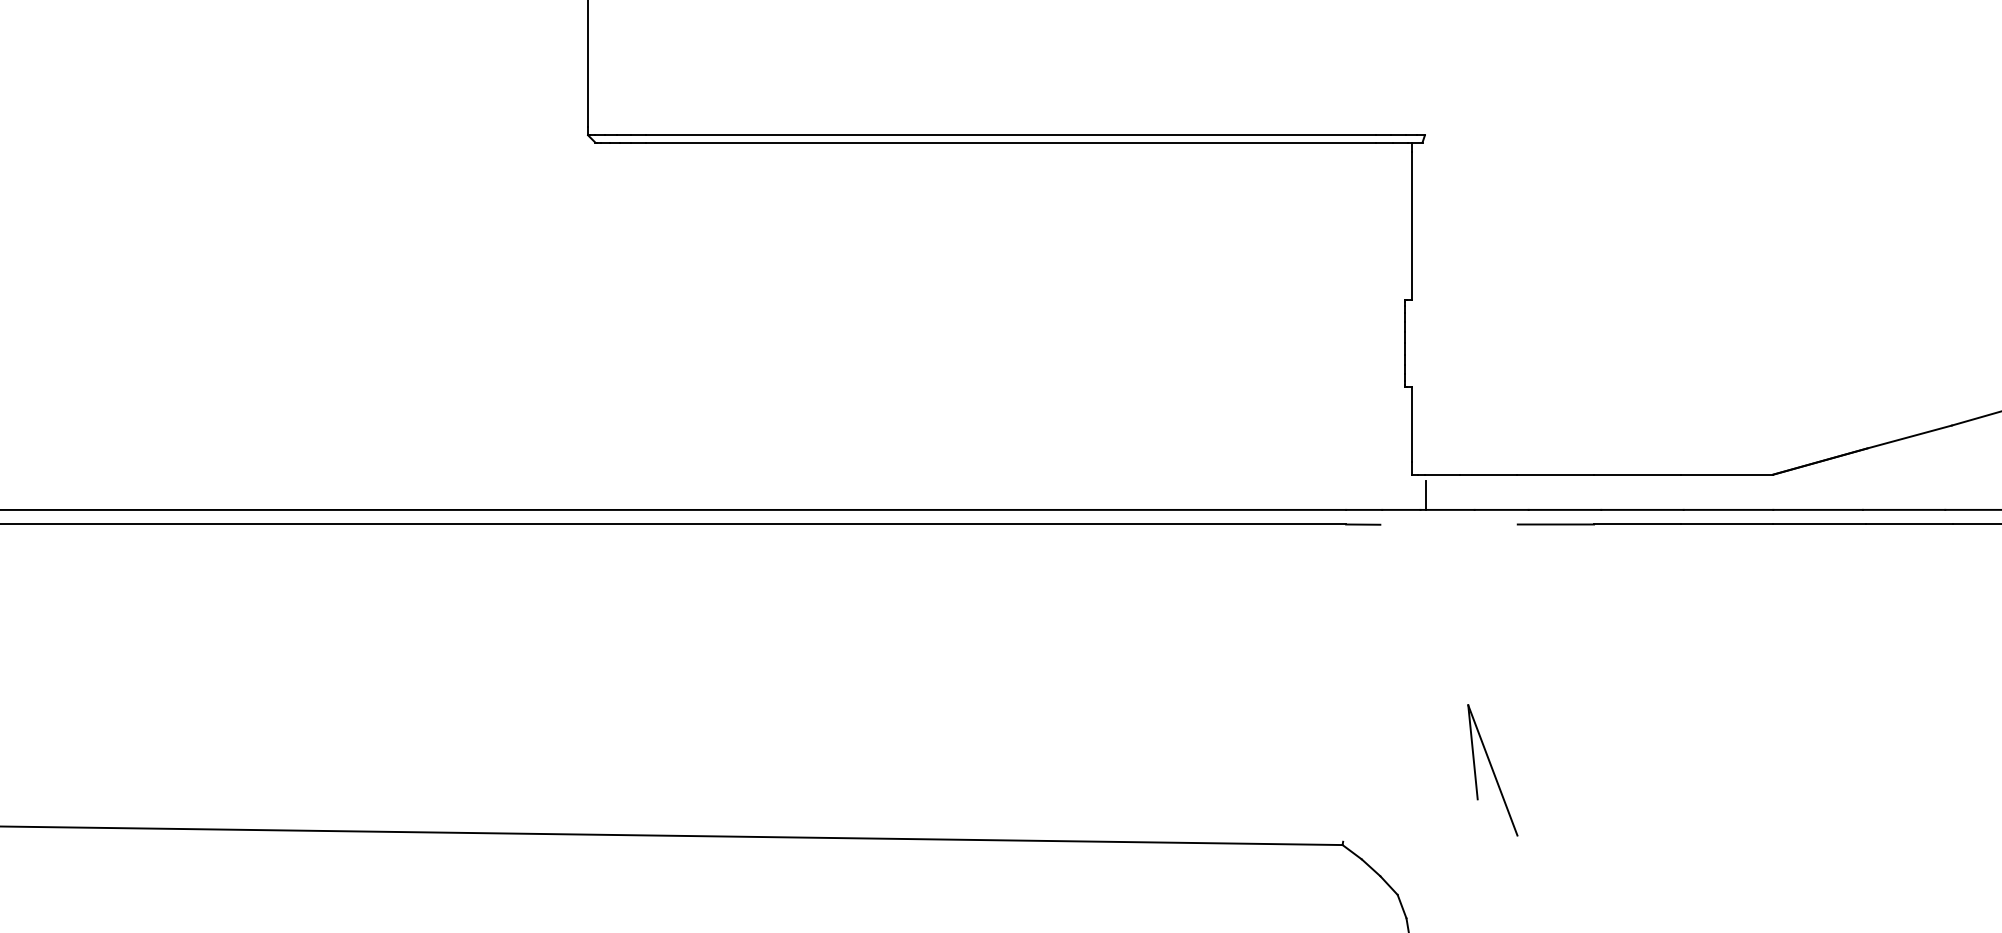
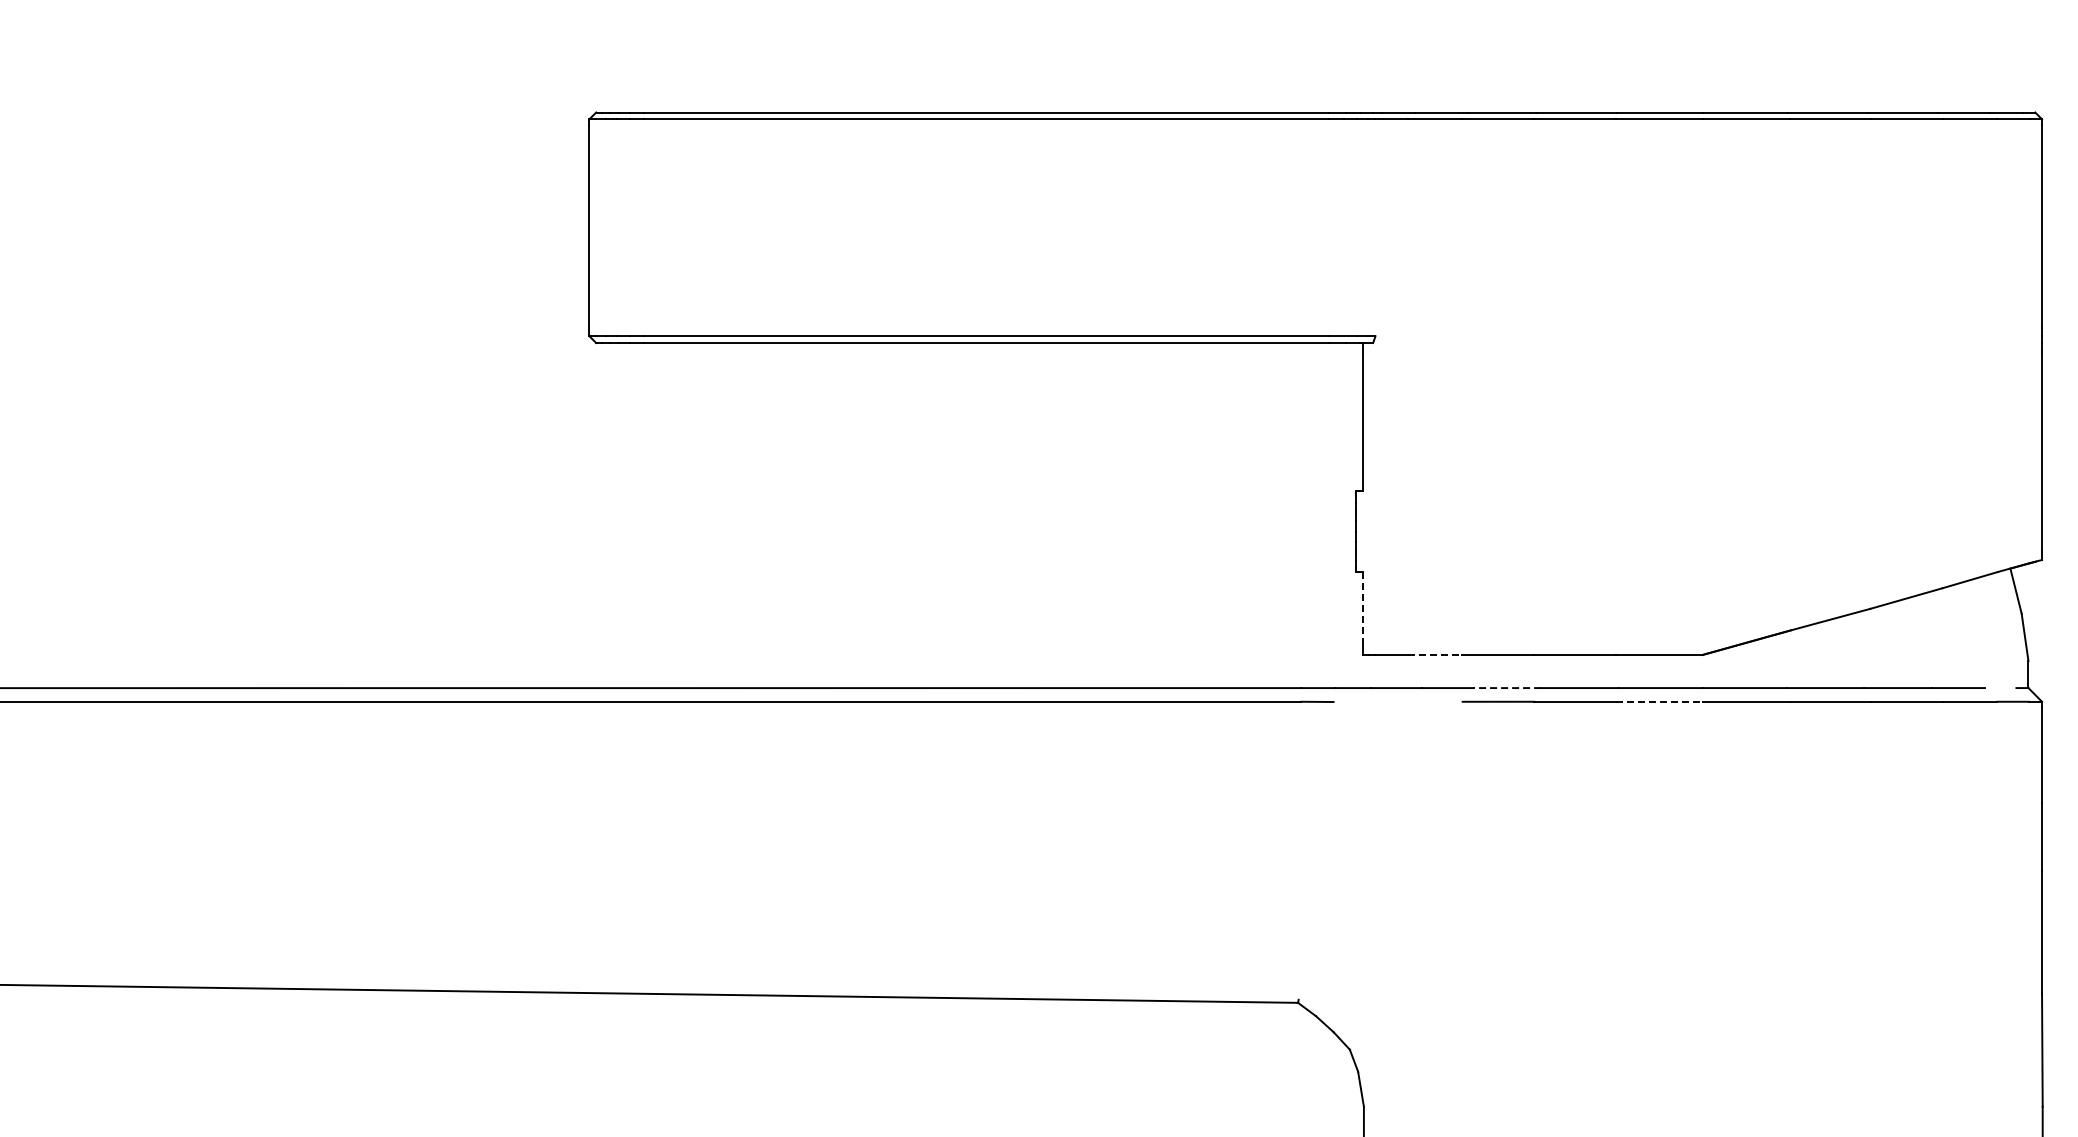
line: (1412, 425) -> (1363, 608), solid -> dashed
line: (1488, 474) -> (1435, 654), solid -> dashed
line: (1426, 495) -> (1376, 674), removed
line: (1564, 510) -> (1506, 688), solid -> dashed
line: (1727, 524) -> (1659, 701), solid -> dashed
part: (1493, 770) -> (1439, 932), removed

